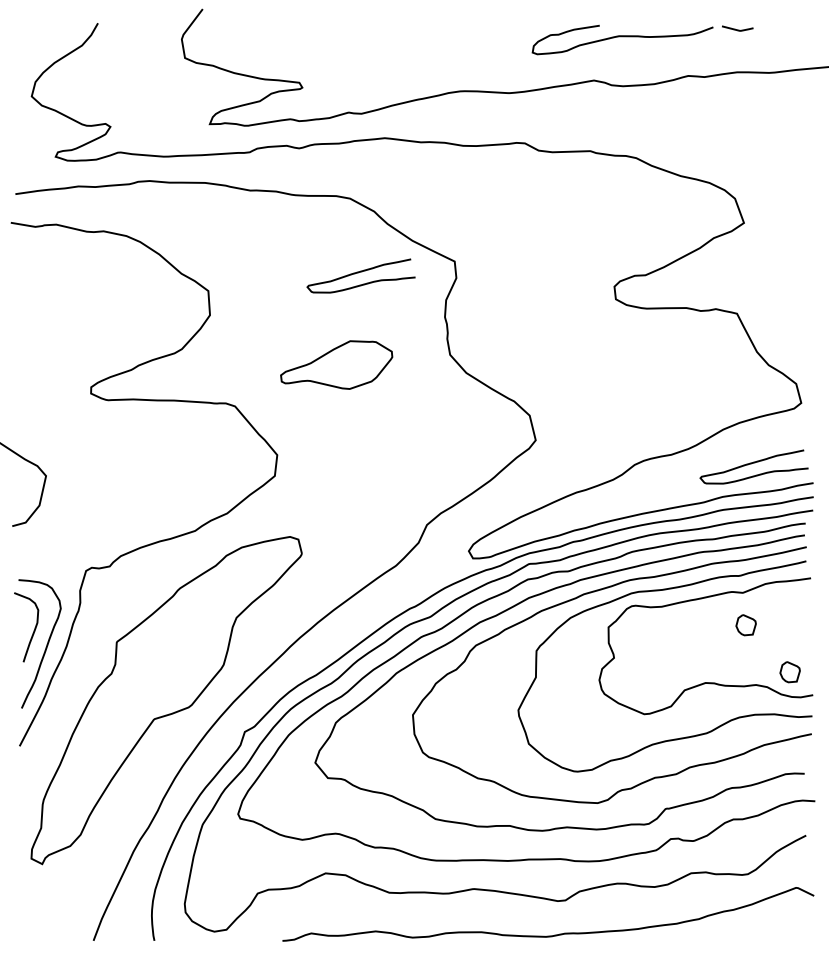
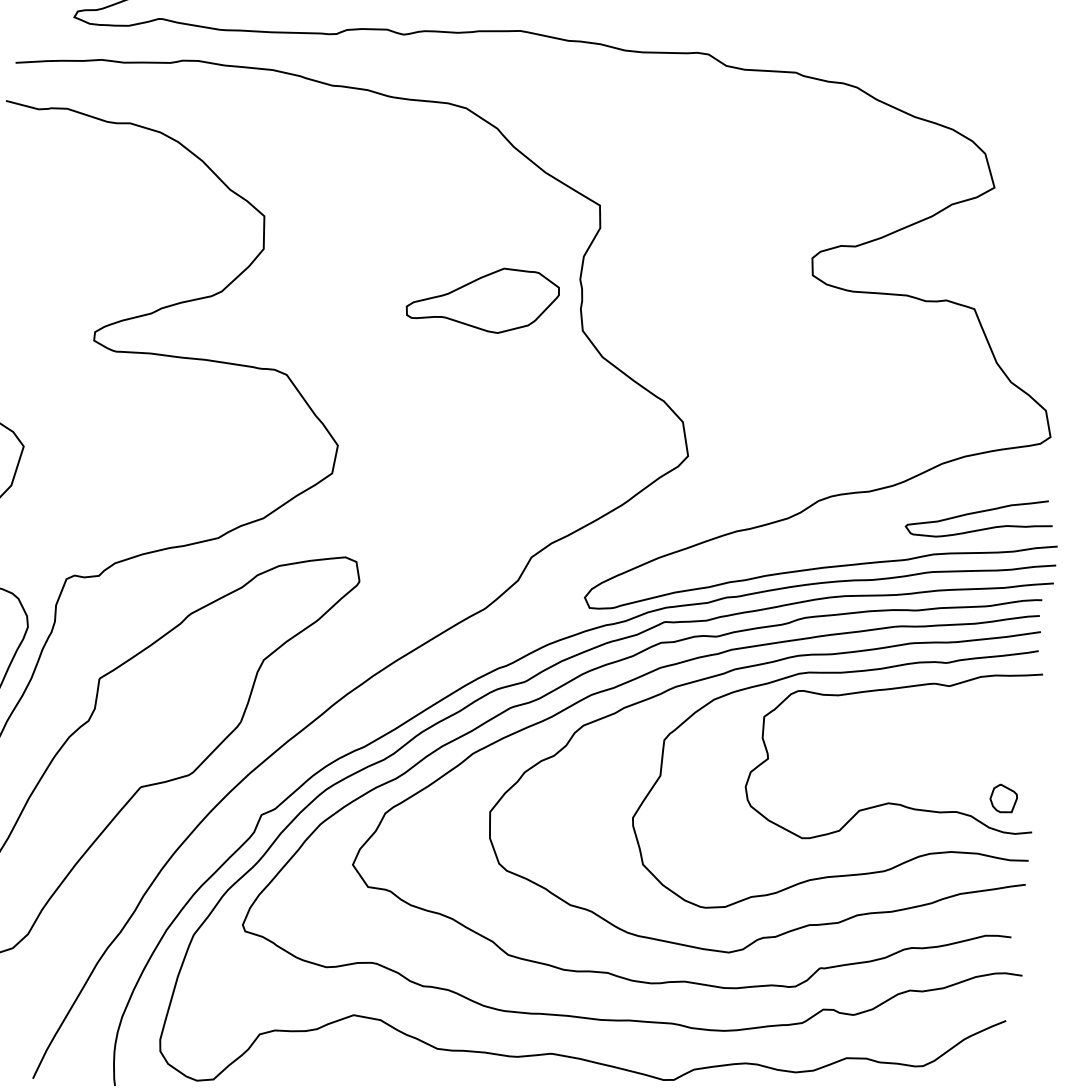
curve: (358, 273) -> (468, 210), removed
part: (336, 364) -> (482, 298), moved
part: (745, 625) -> (949, 730), removed

